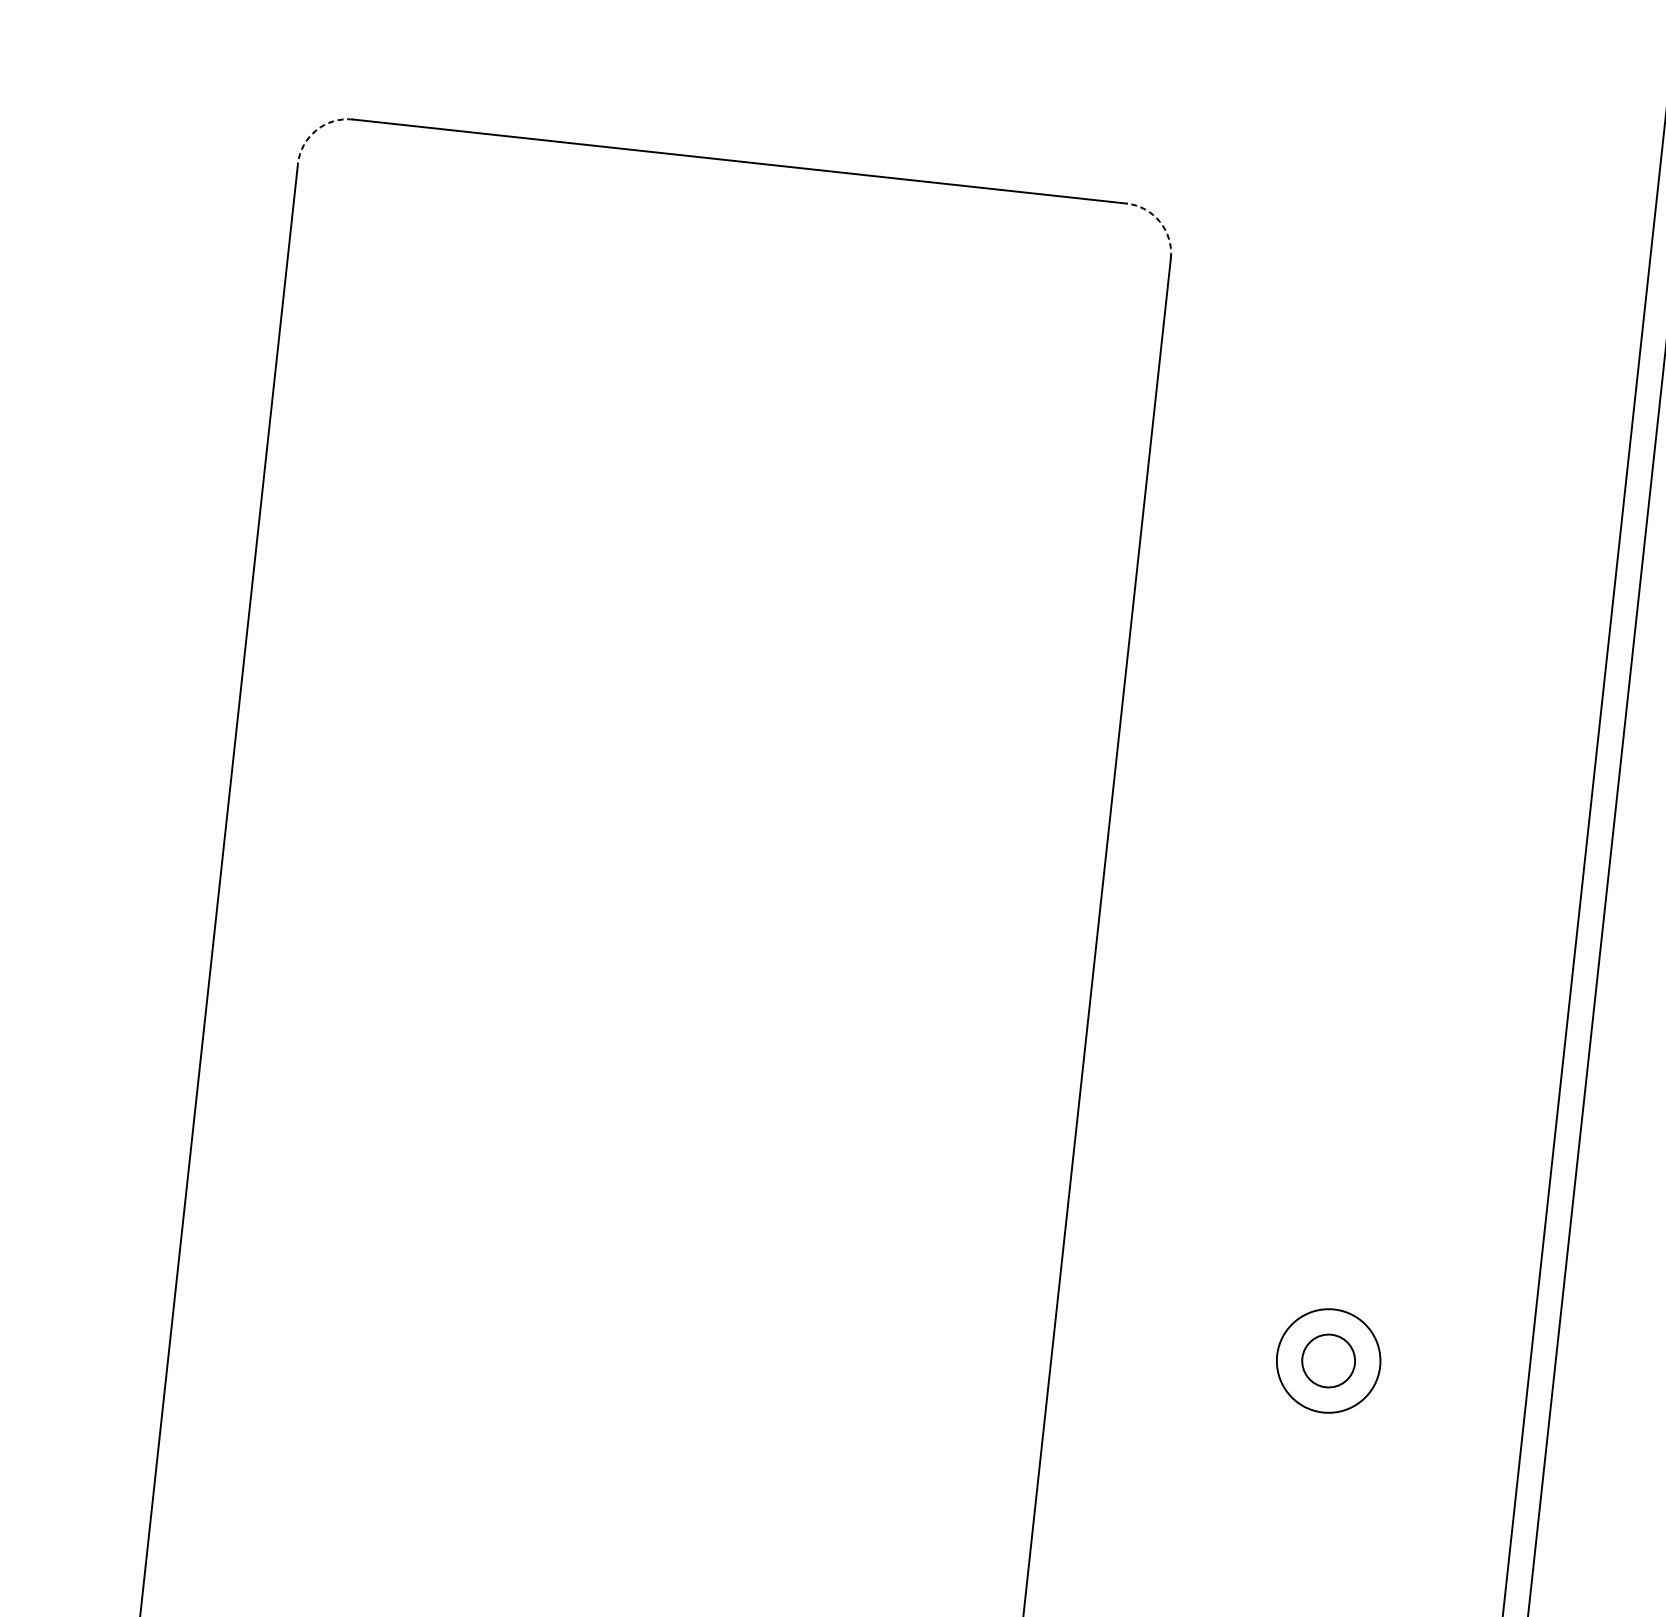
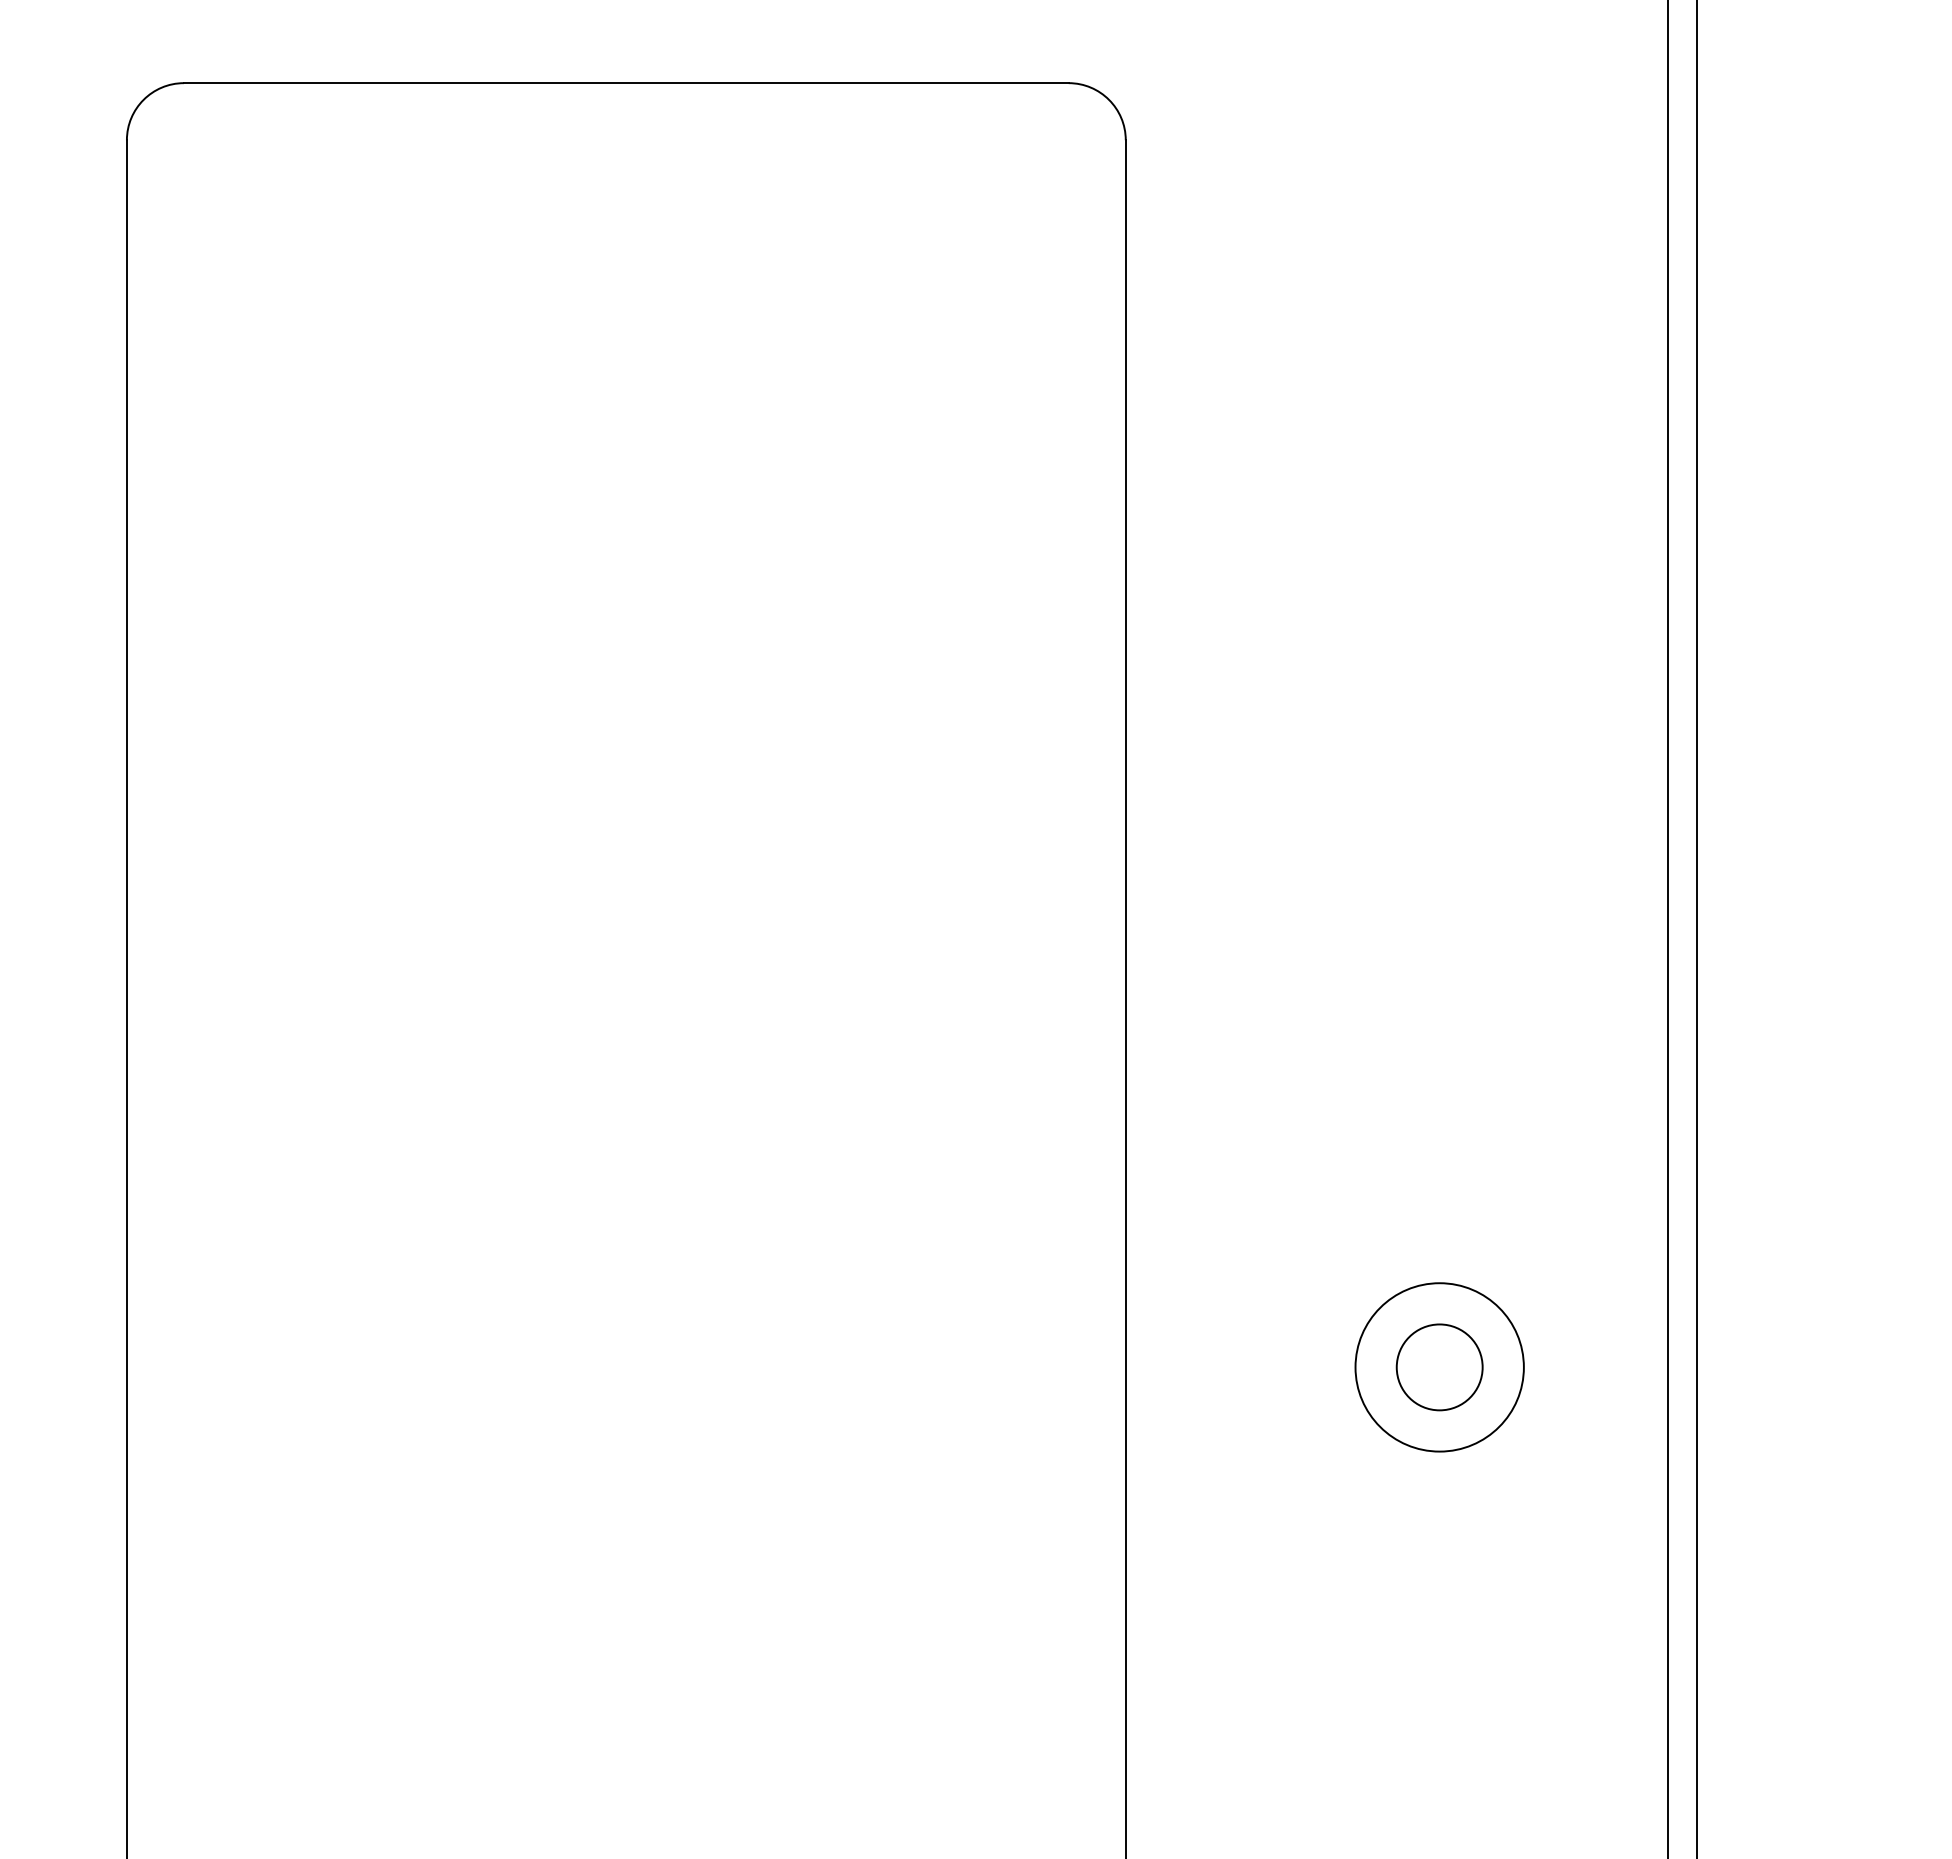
arc: (316, 129) -> (143, 99), dashed -> solid
arc: (1160, 221) -> (1109, 99), dashed -> solid
circle: (1328, 1361) -> (1439, 1367), size x1.43
circle: (1328, 1361) -> (1439, 1367), size x1.43

